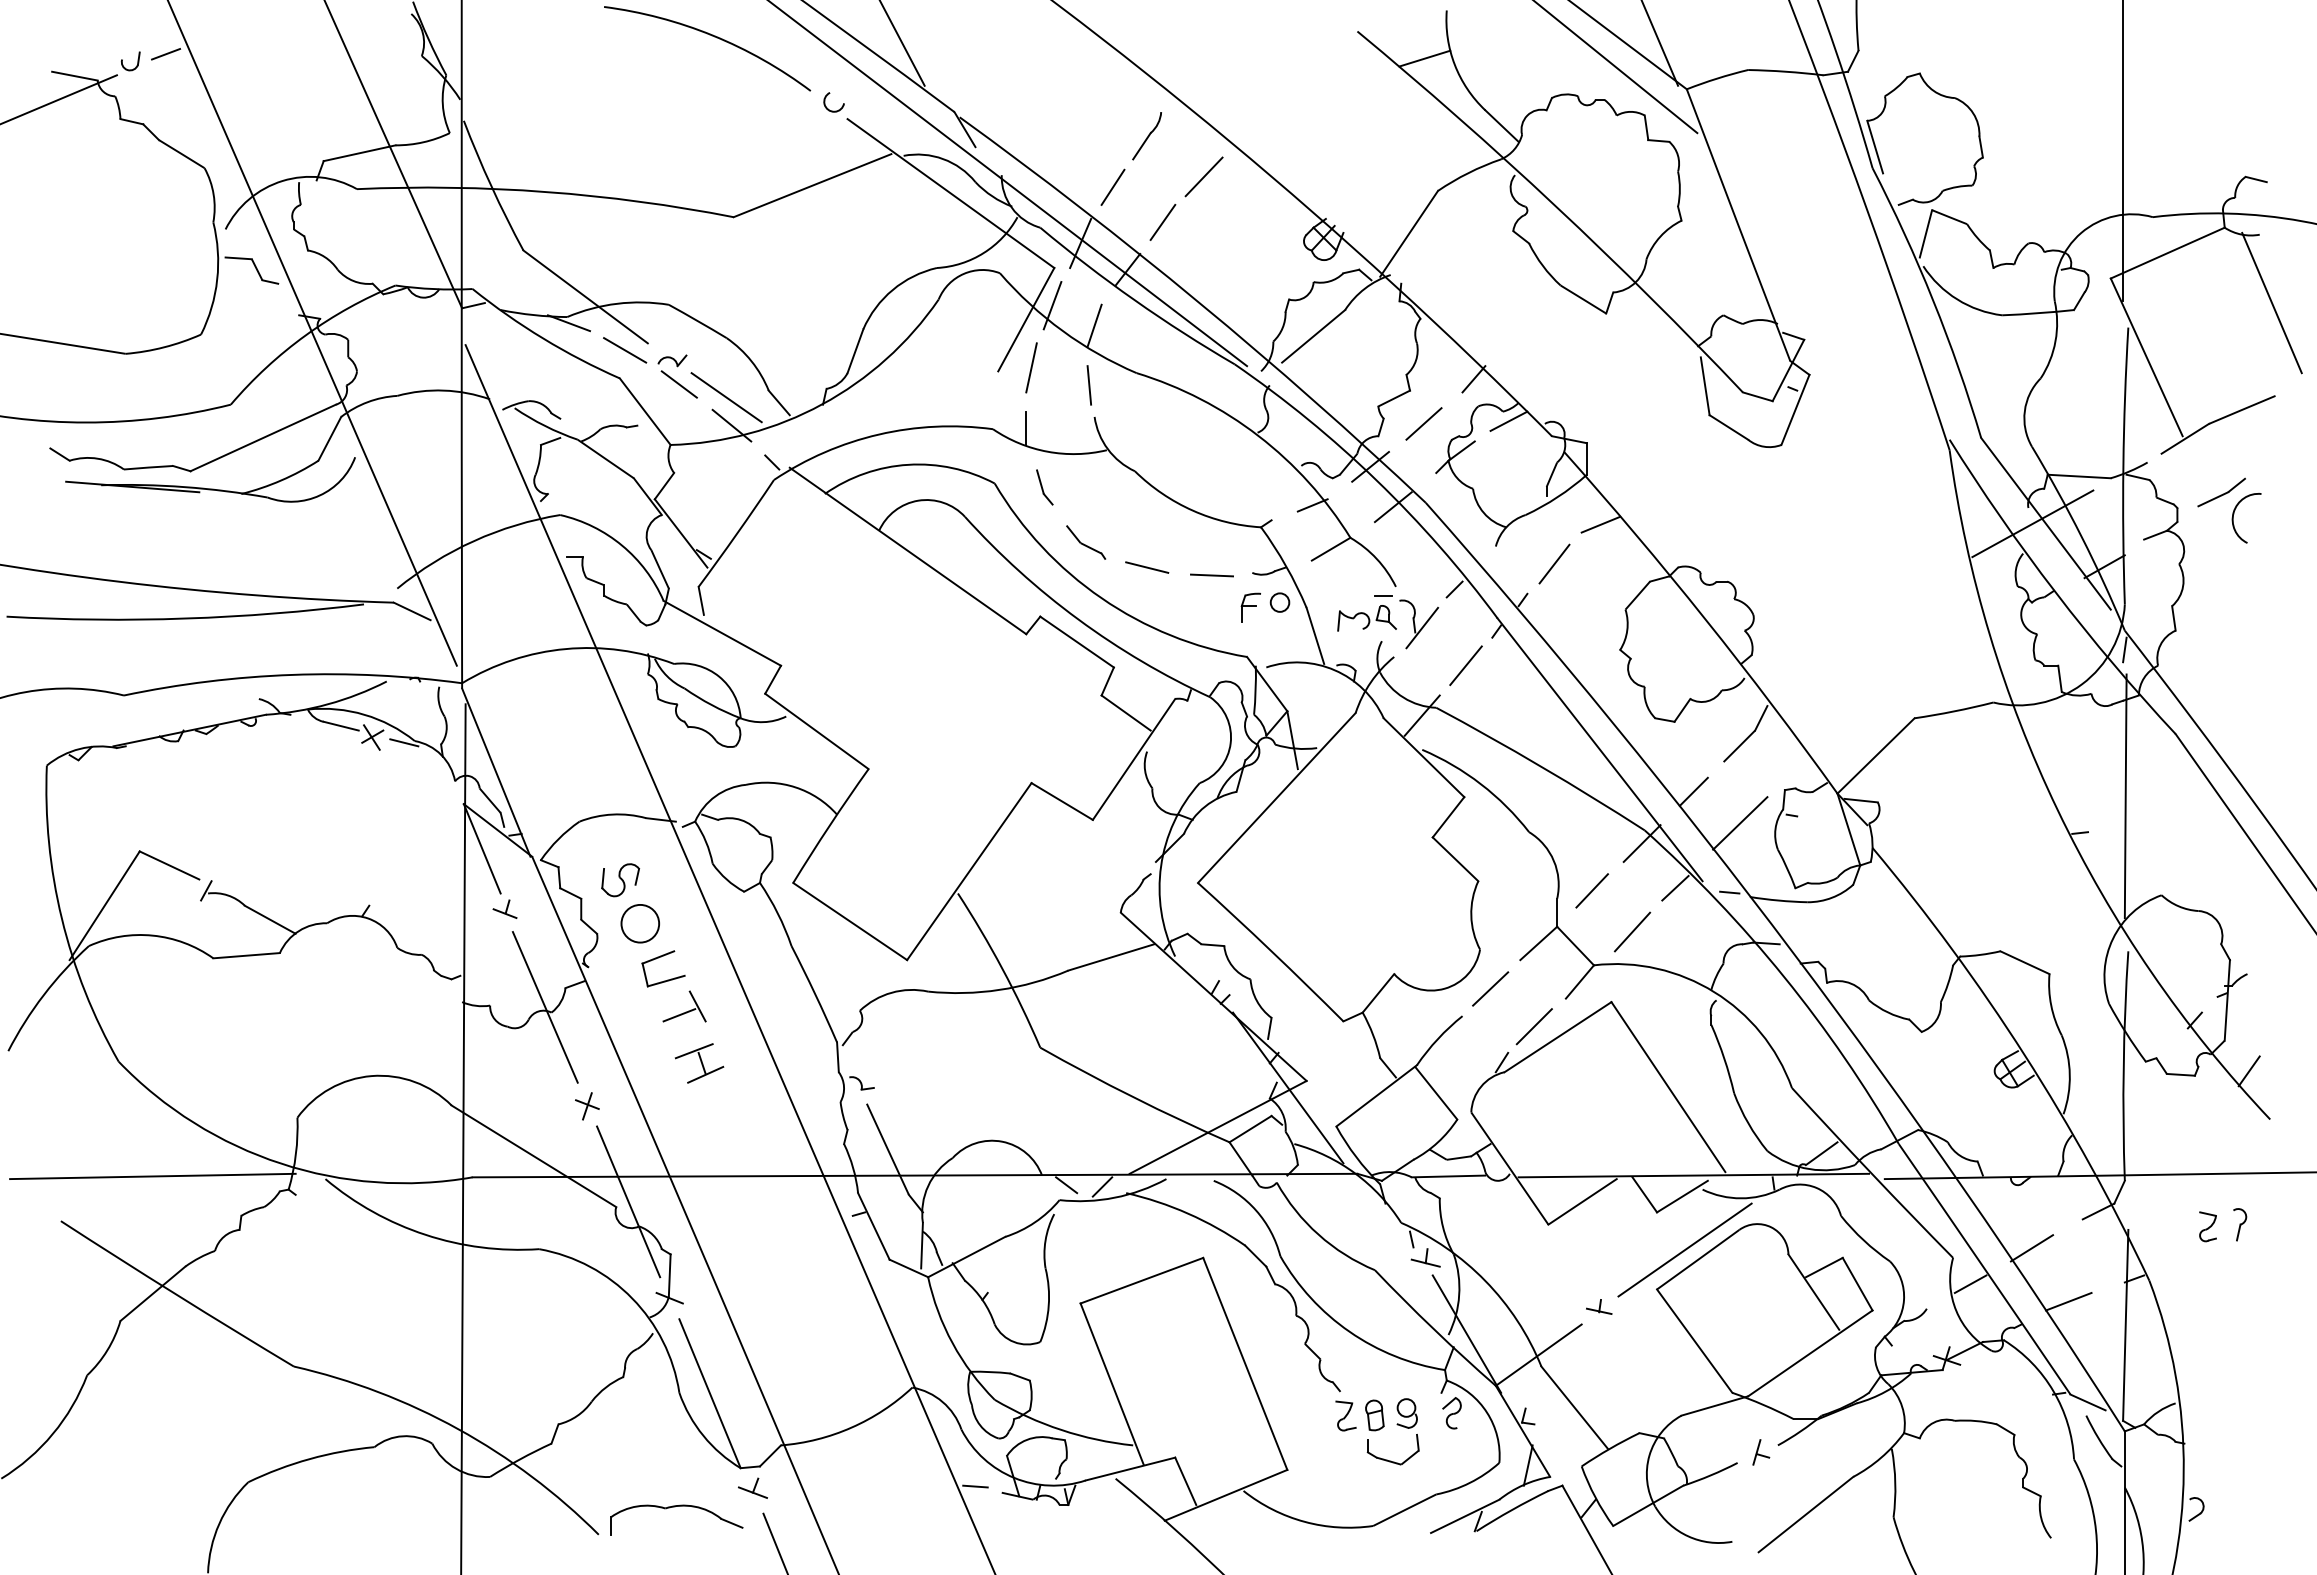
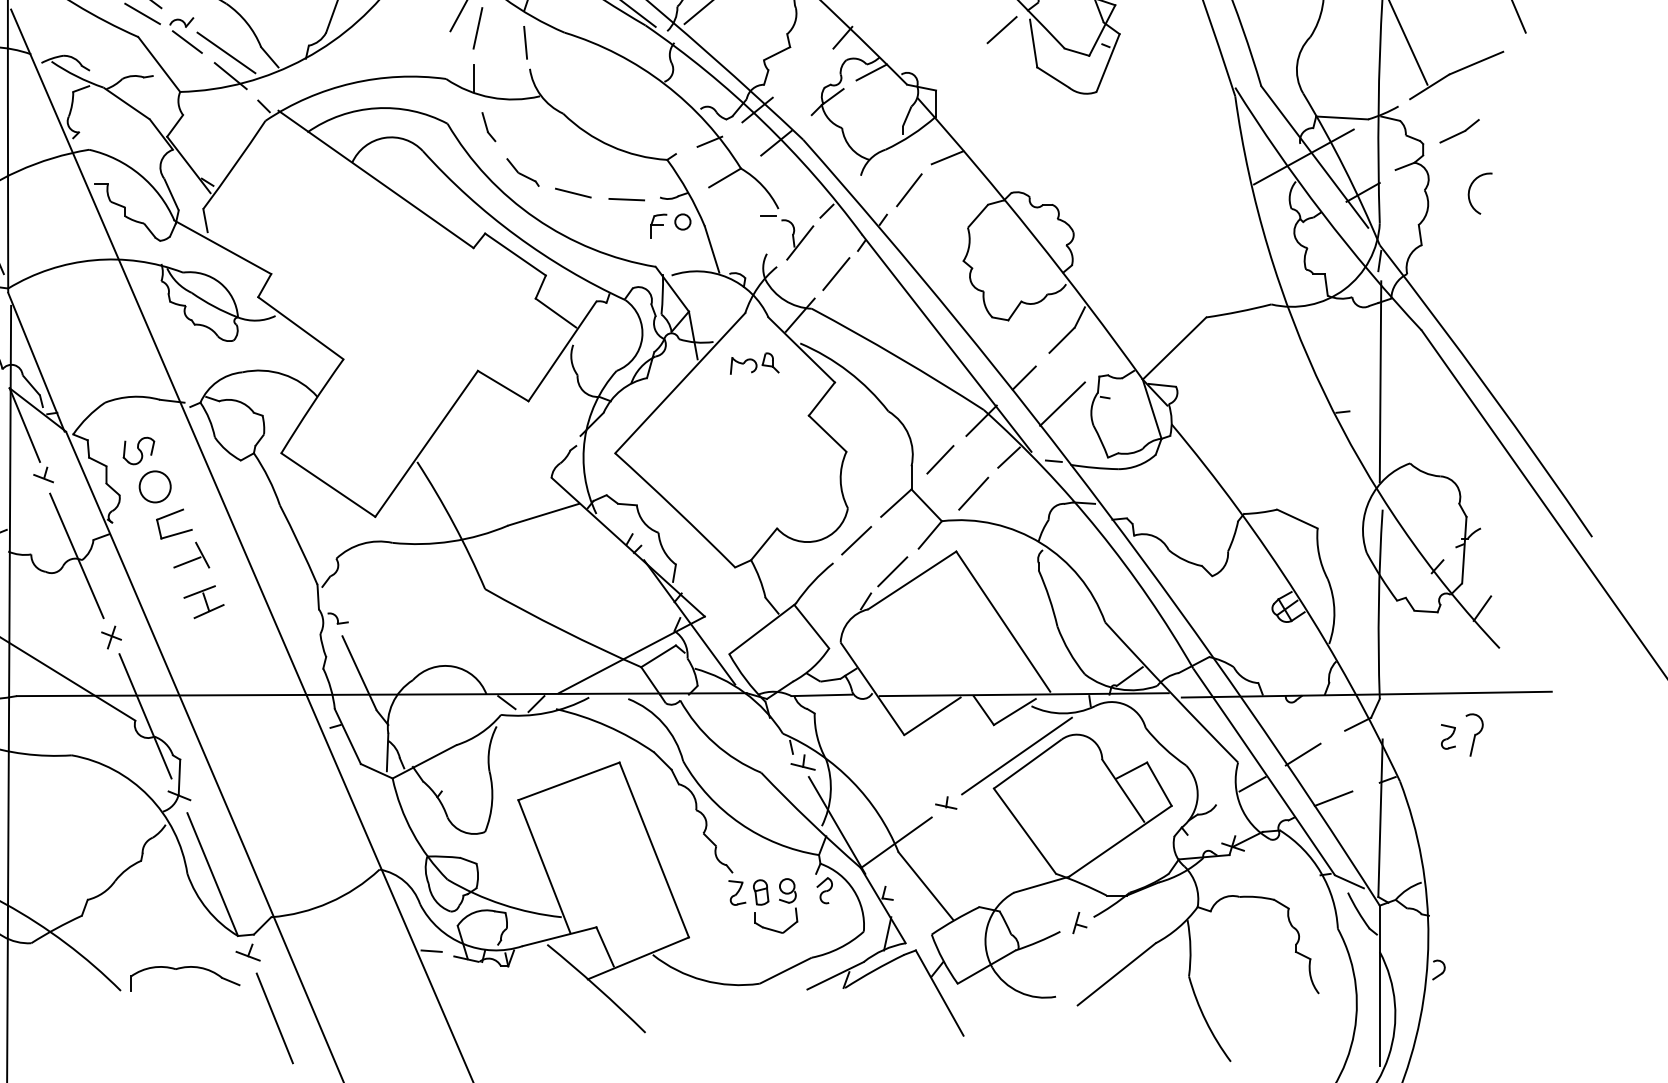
line: (1423, 423) -> (1001, 29), moved
arc: (2234, 514) -> (1470, 190), moved
part: (1366, 618) -> (754, 363), moved
part: (2240, 1224) -> (1475, 735), size x1.6

